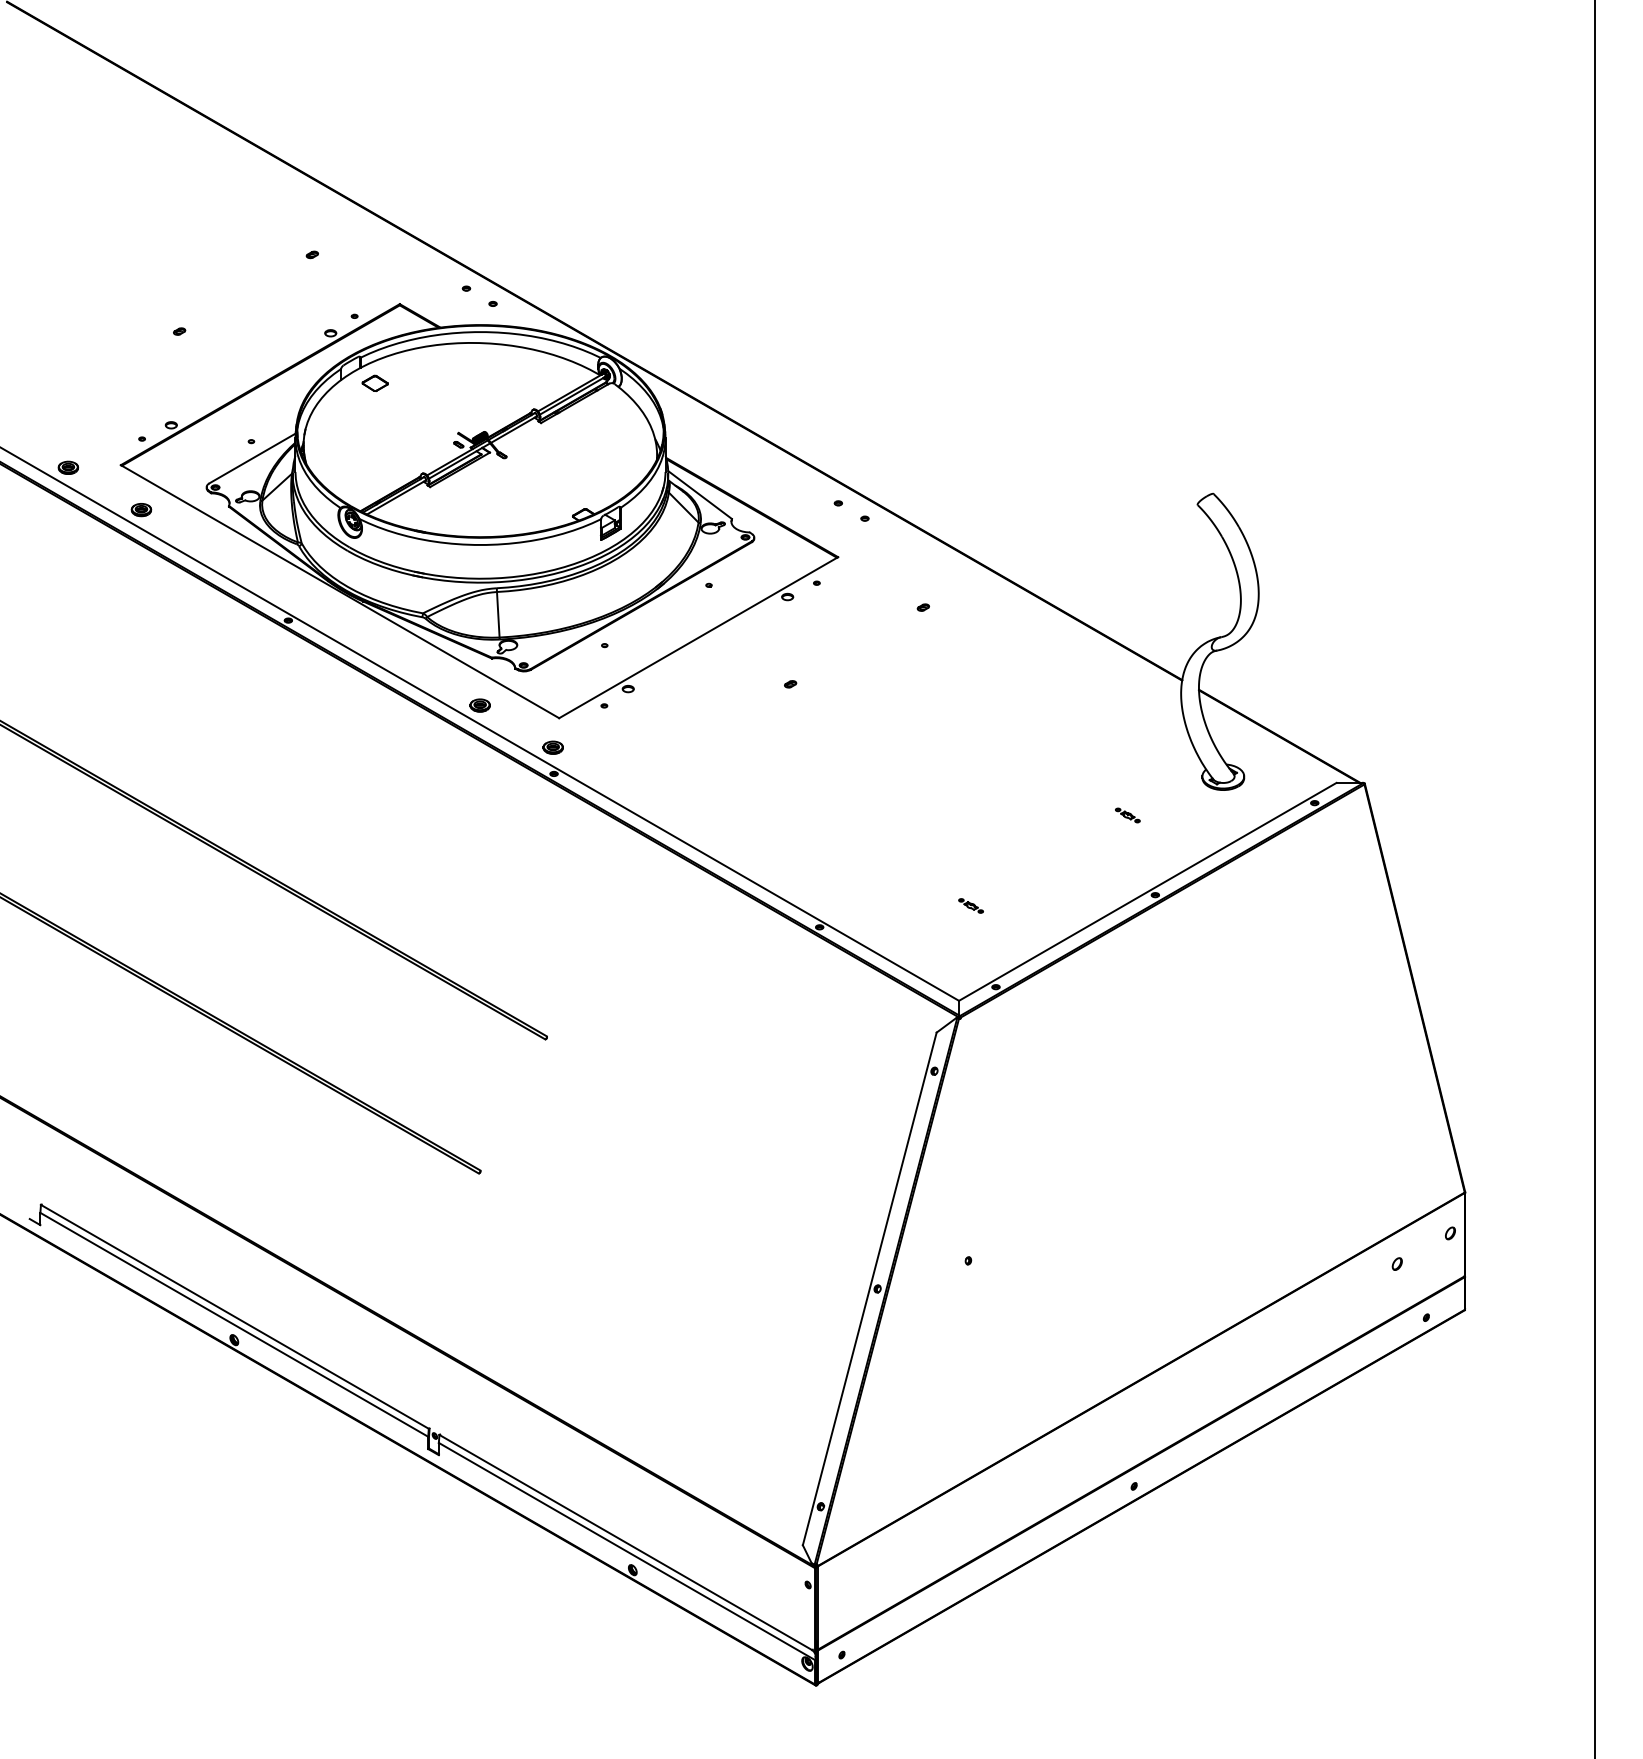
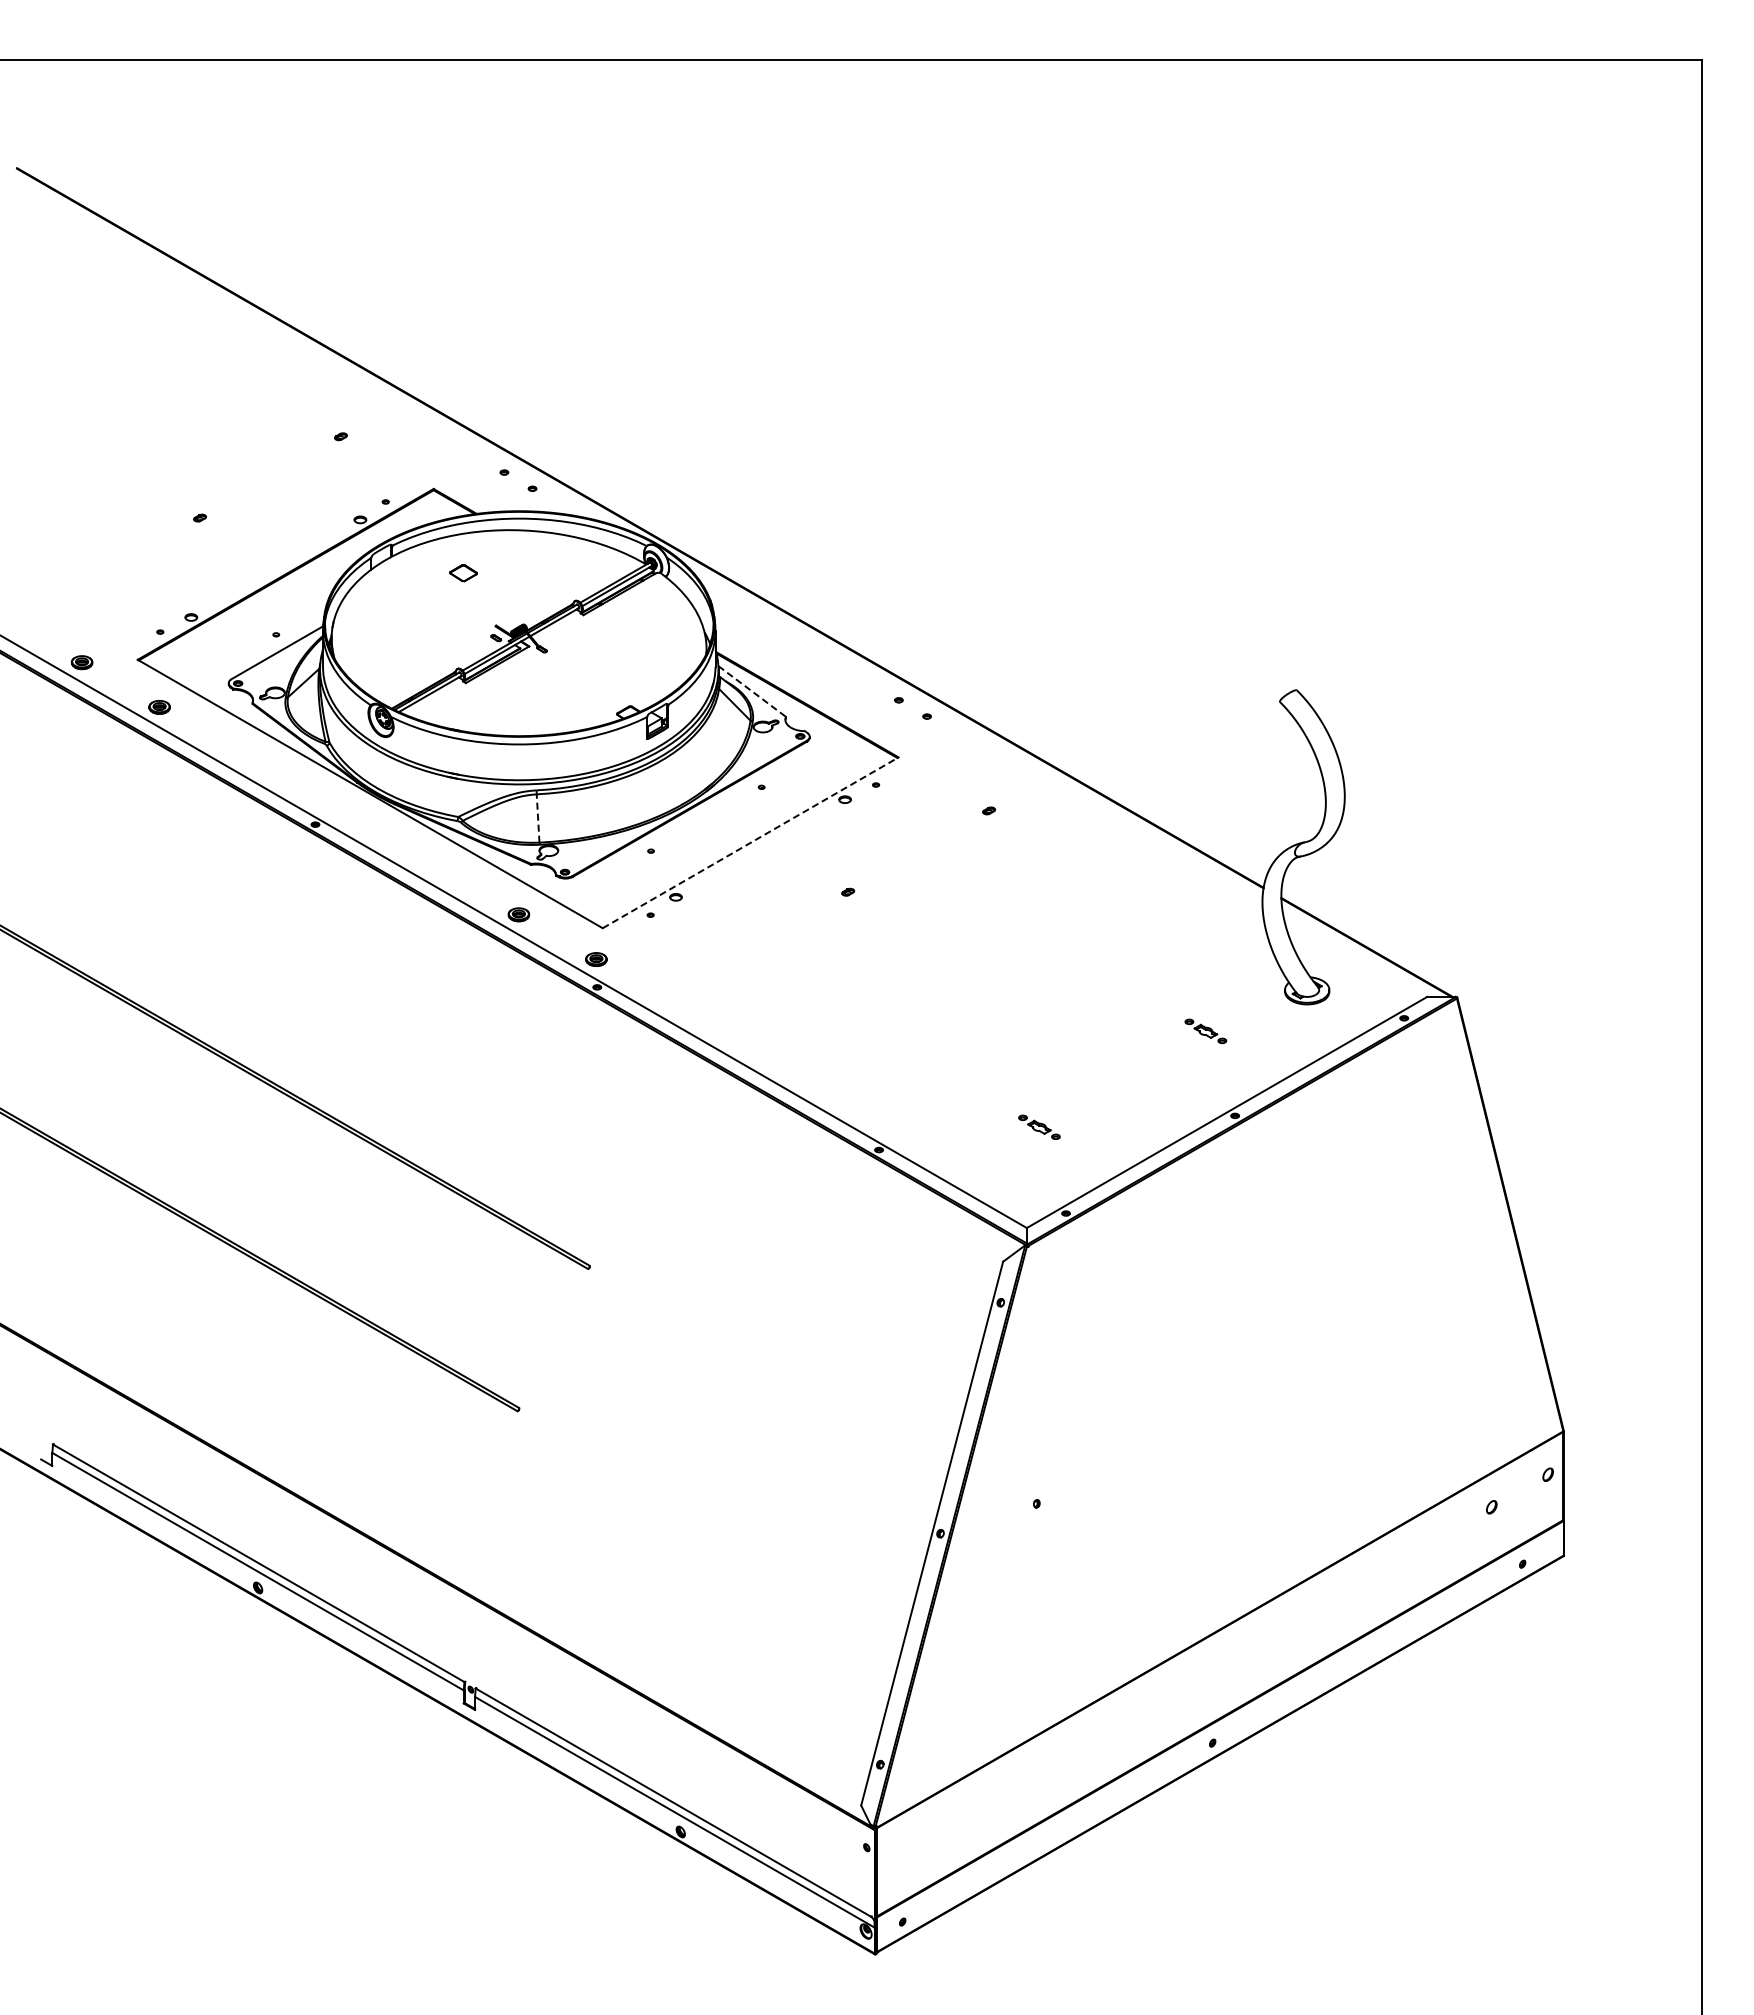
part: (375, 383) -> (463, 573), moved
line: (700, 495) -> (752, 691), solid -> dashed
line: (498, 614) -> (538, 818), solid -> dashed
line: (698, 637) -> (750, 842), solid -> dashed
part: (1127, 815) -> (1205, 1031), size x1.6
part: (970, 906) -> (1039, 1127), size x1.6

